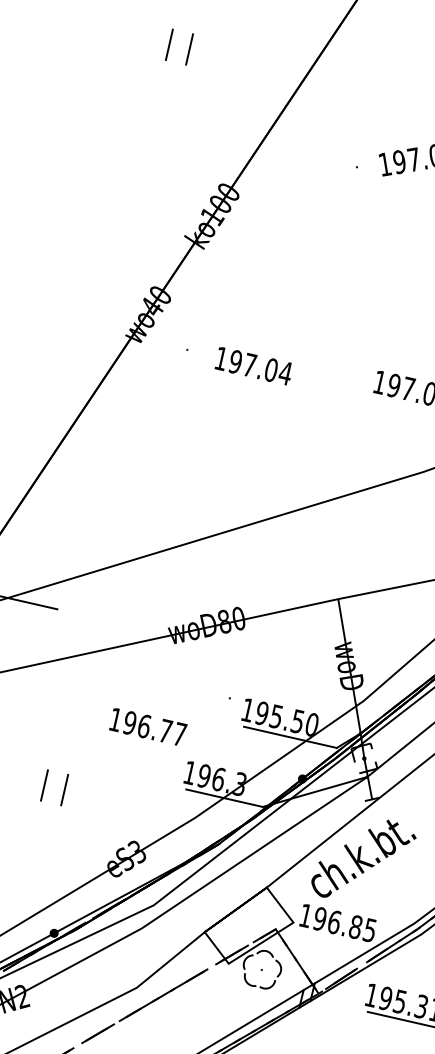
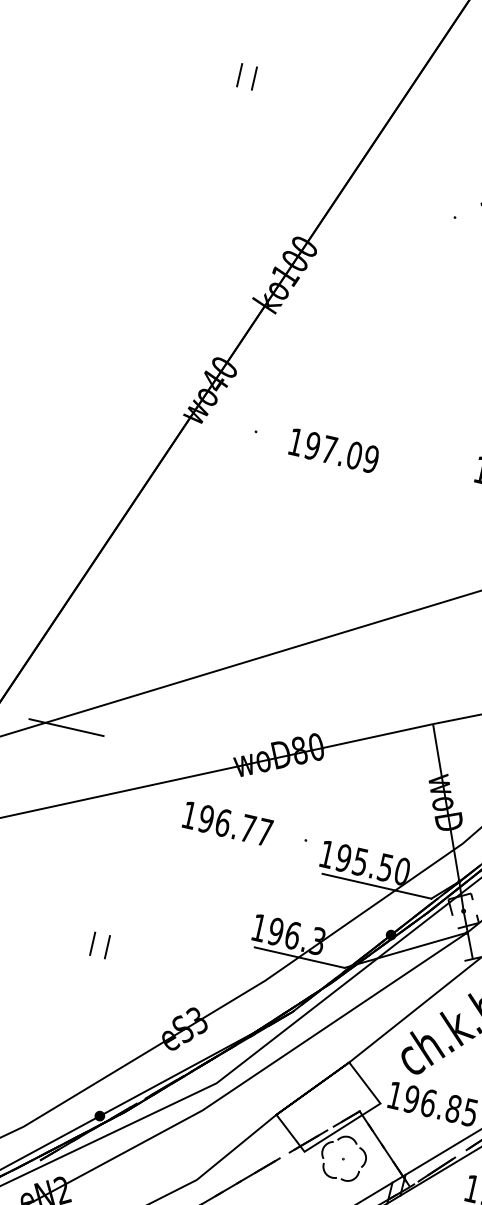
part: (179, 47) -> (246, 77), size x0.62
text: (284, 373) -> (369, 459), 197.04 -> 197.09
text: (148, 726) -> (228, 823), moved
part: (53, 787) -> (99, 945), size x0.62

